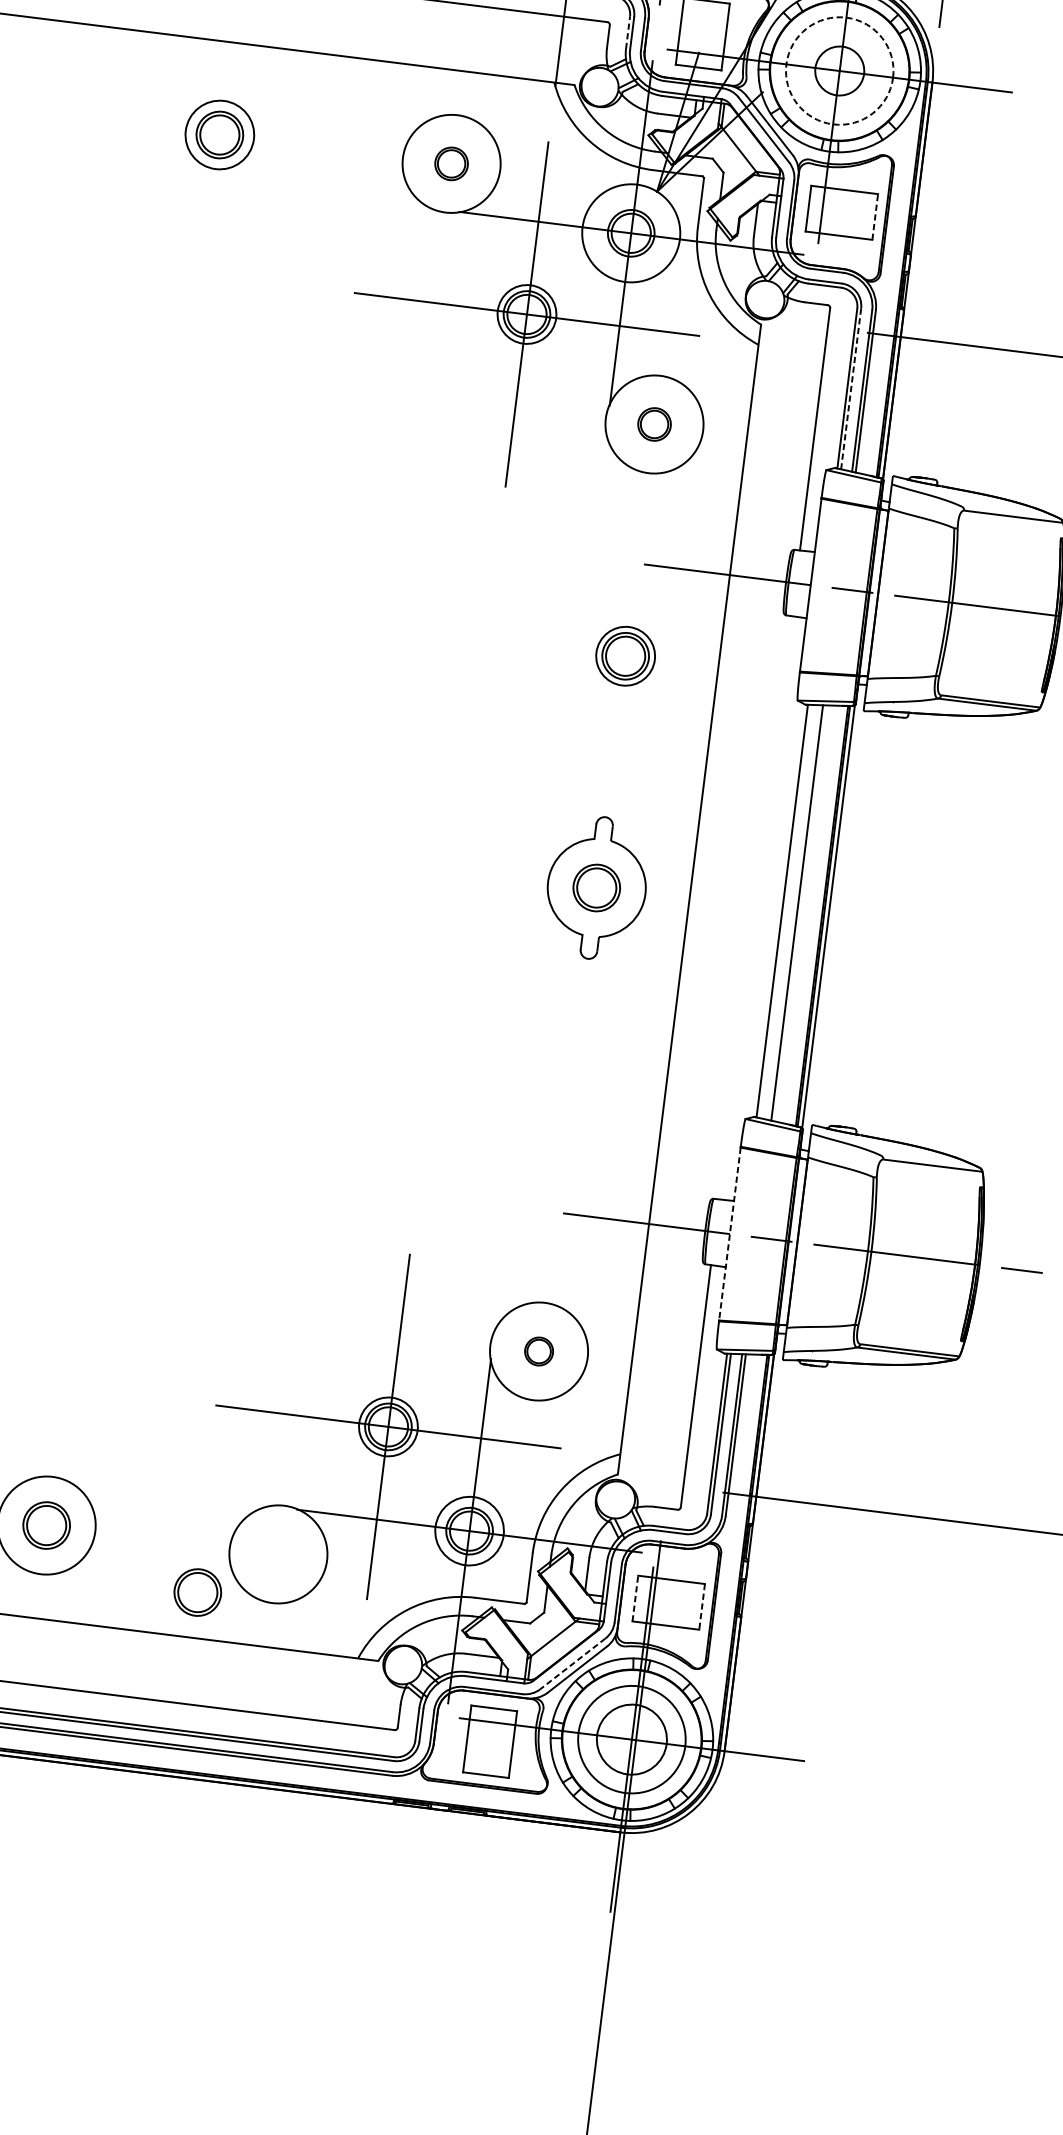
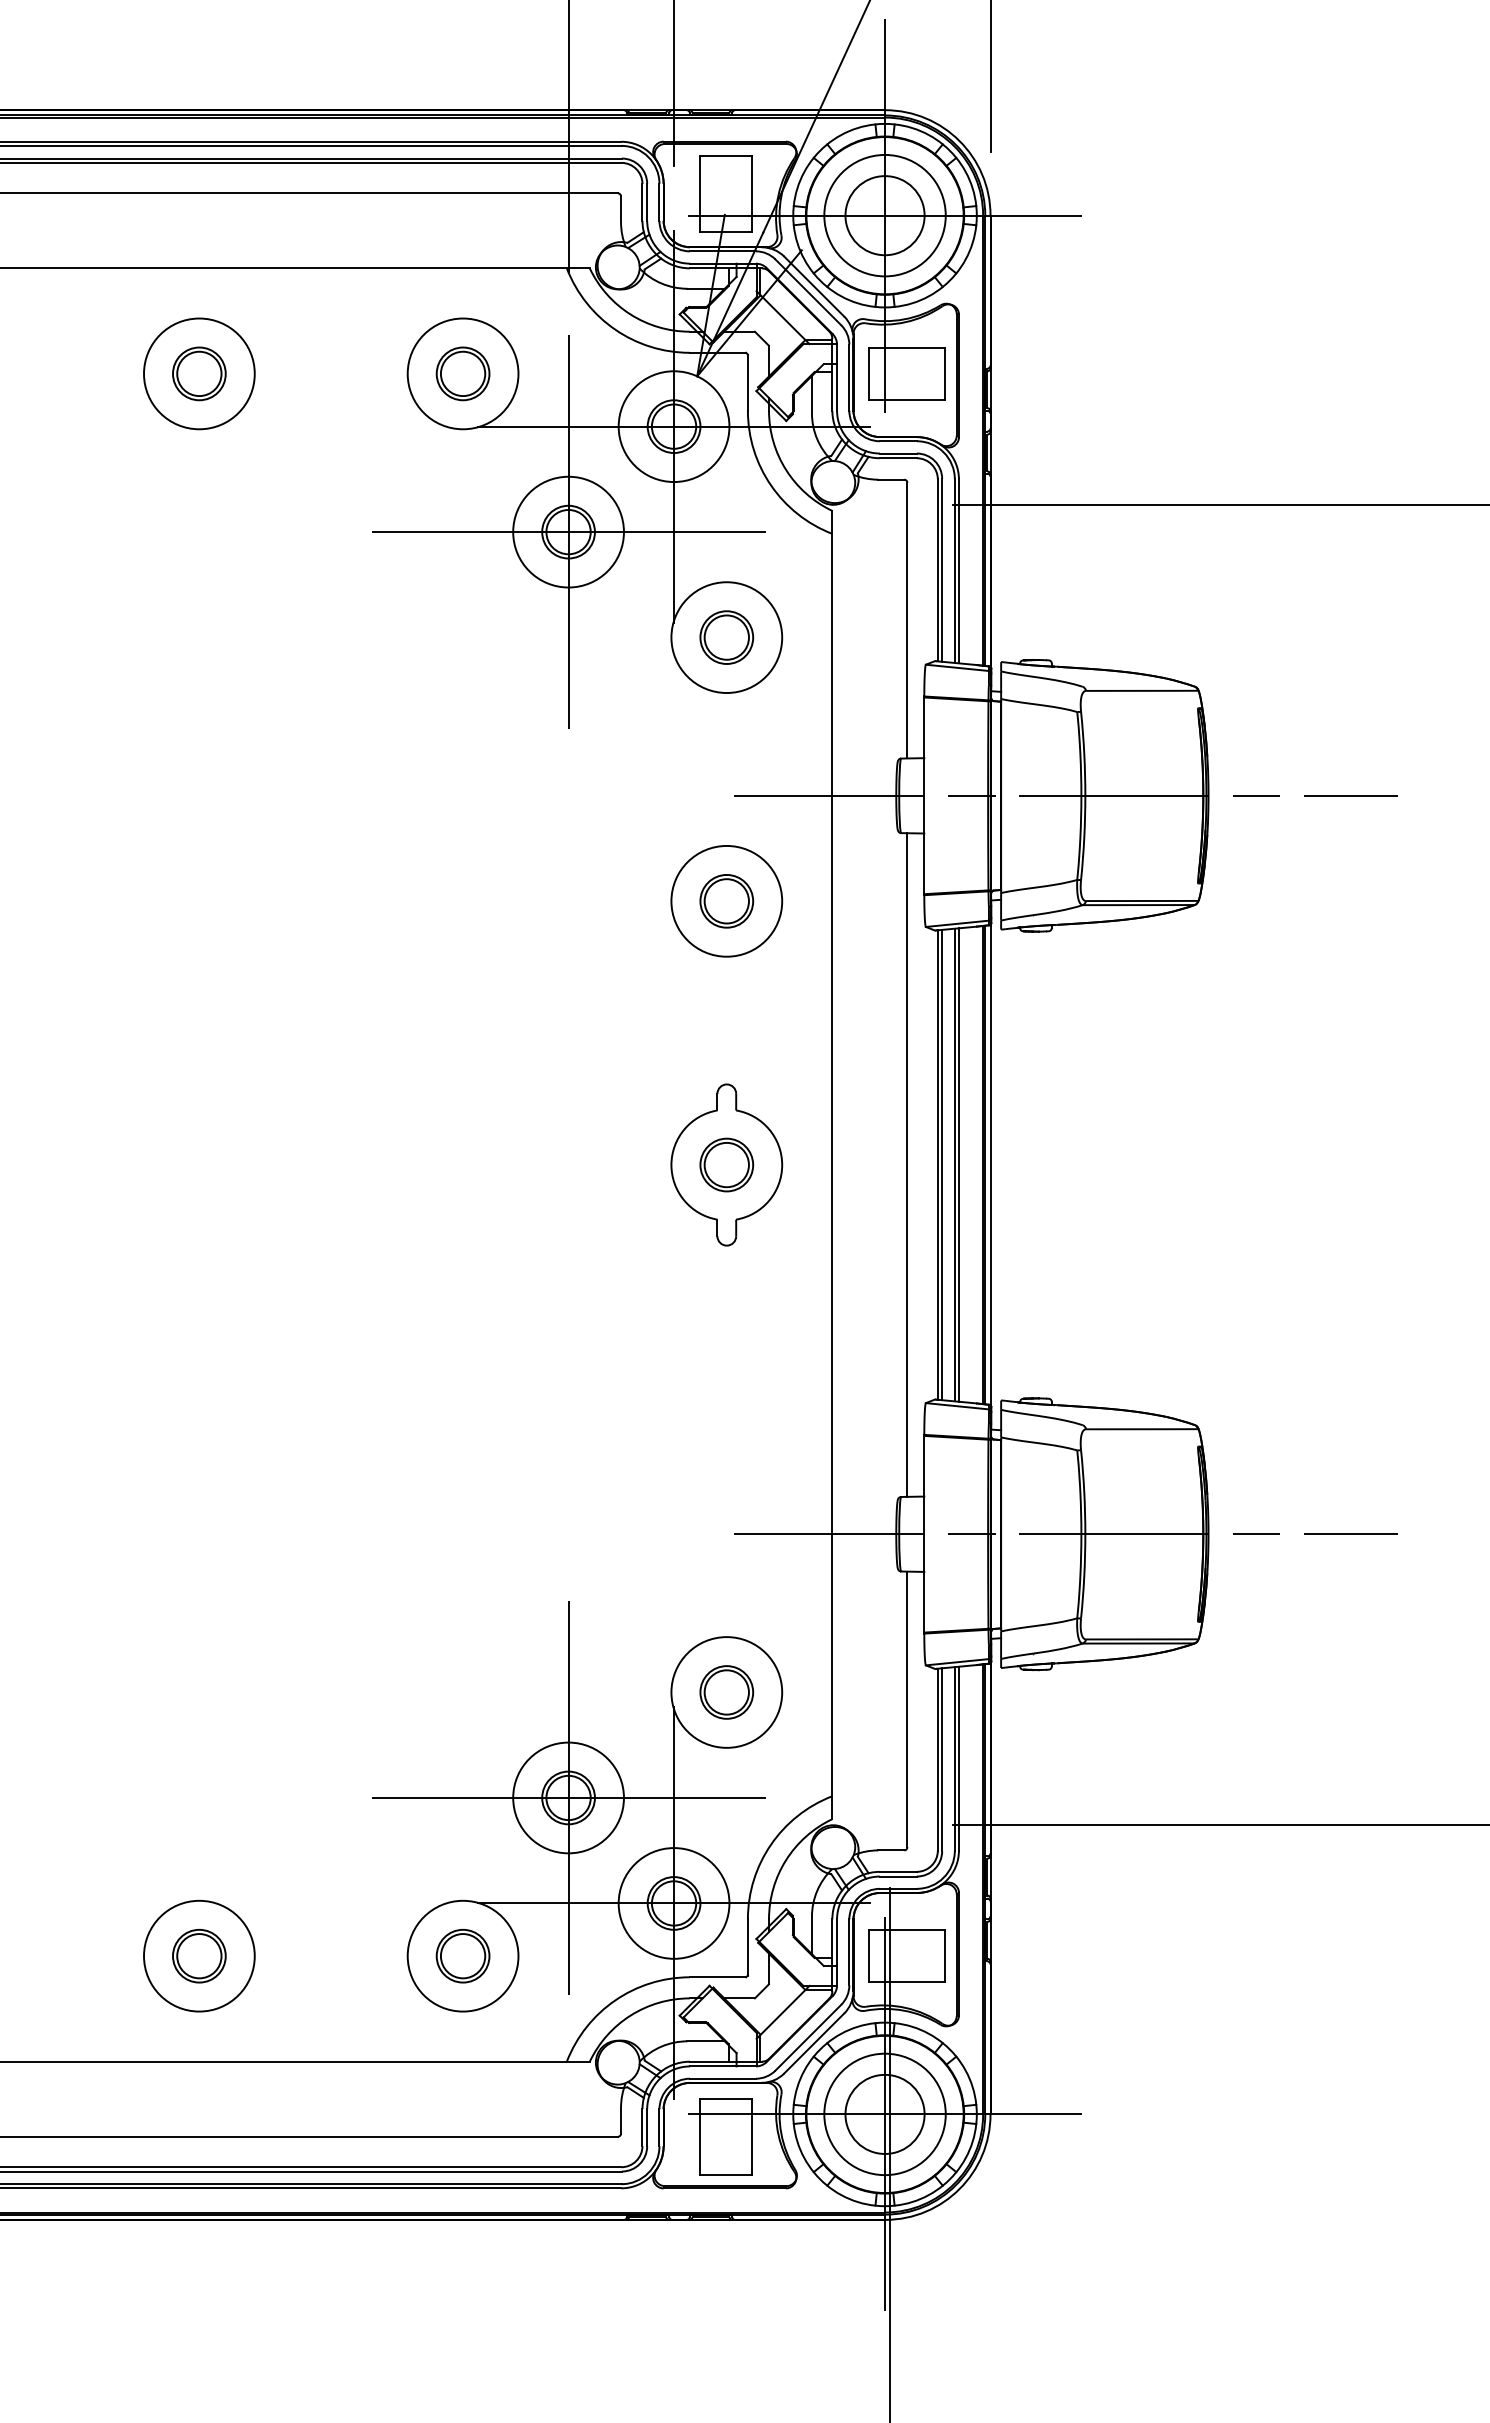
line: (628, 32) -> (642, 201), dashed -> solid
circle: (839, 70) -> (884, 215), dashed -> solid
circle: (839, 70) -> (884, 215), size x1.43
circle: (220, 134) -> (199, 373), size x1.43
part: (451, 163) -> (462, 373), size x1.43
line: (875, 216) -> (945, 373), dashed -> solid
circle: (527, 313) -> (568, 531), size x1.67
line: (851, 389) -> (942, 570), dashed -> solid
part: (654, 424) -> (726, 637), size x1.43
circle: (625, 655) -> (726, 900), size x1.67
line: (755, 907) -> (907, 1164), added
line: (786, 911) -> (942, 1164), added
line: (800, 912) -> (958, 1164), added
line: (730, 1234) -> (924, 1534), dashed -> solid
part: (538, 1351) -> (726, 1692), size x1.67
circle: (388, 1426) -> (568, 1797), size x1.67
circle: (469, 1531) -> (673, 1903), size x1.43
part: (197, 1591) -> (462, 1955), moved
line: (635, 1598) -> (869, 1955), dashed -> solid
line: (702, 1607) -> (945, 1956), dashed -> solid
line: (573, 1663) -> (808, 2037), dashed -> solid

